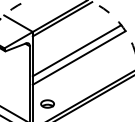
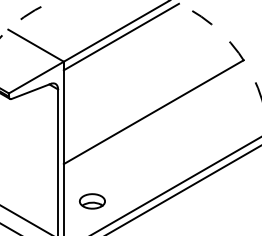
line: (76, 50) -> (148, 97), removed

